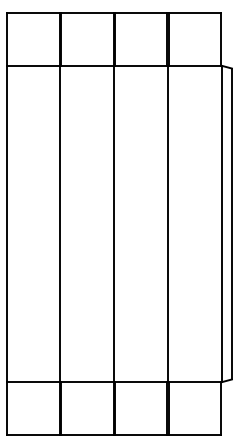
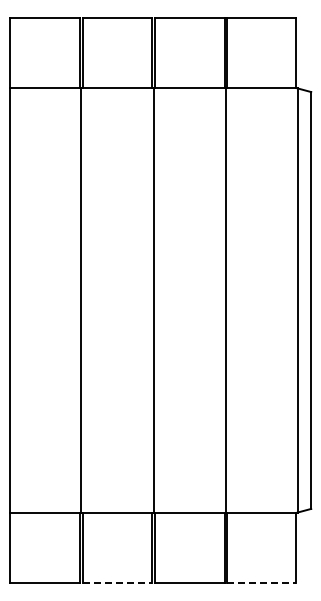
line: (87, 434) -> (117, 582), solid -> dashed
line: (194, 434) -> (261, 582), solid -> dashed

